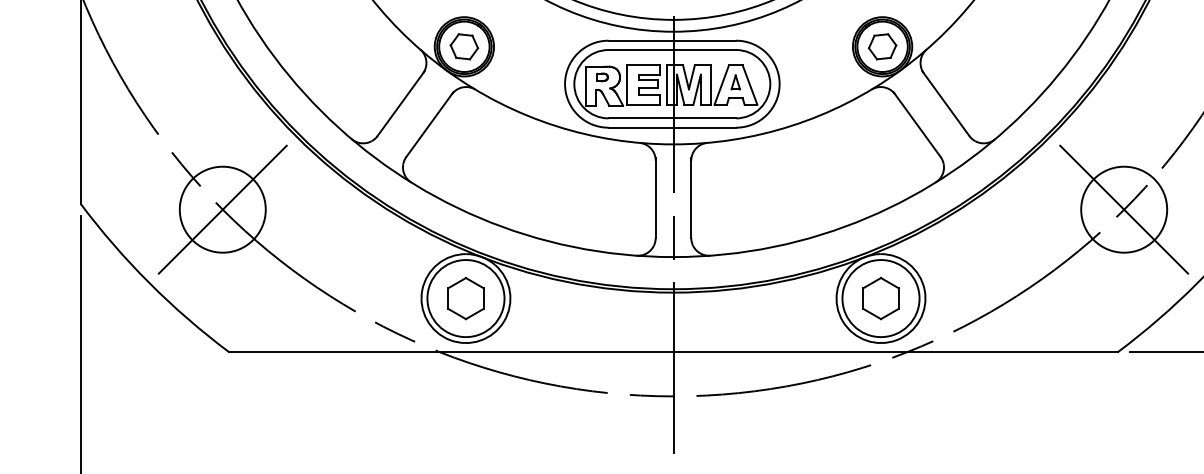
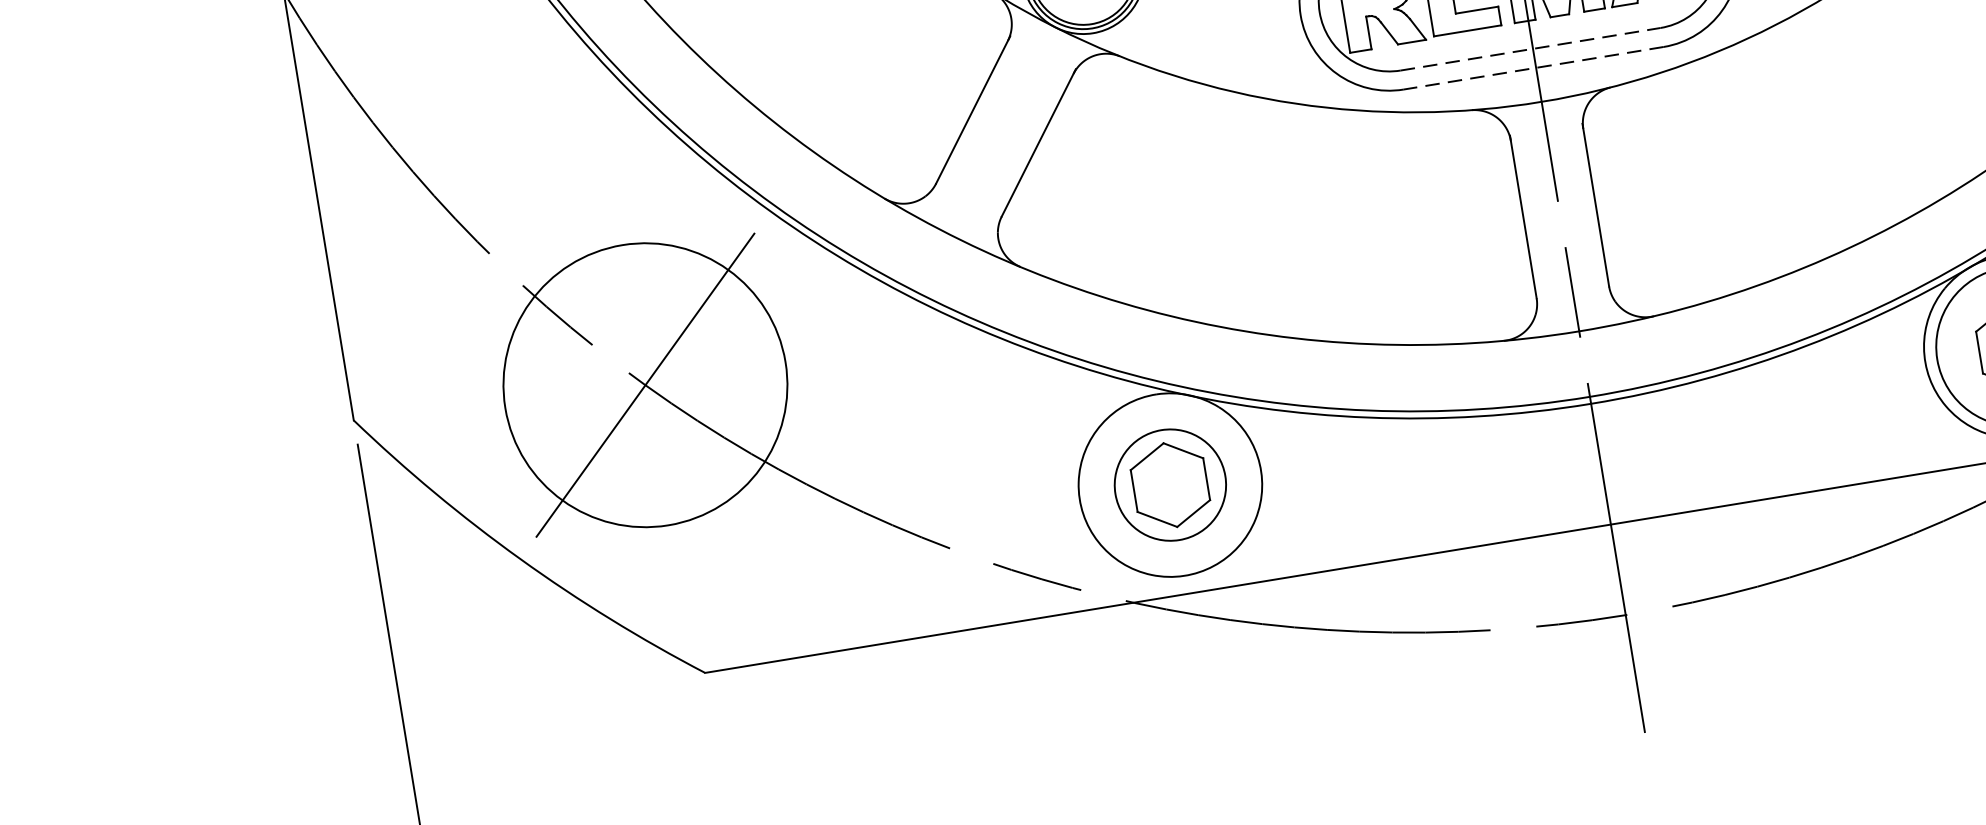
line: (672, 118) -> (1531, 49), solid -> dashed
line: (672, 127) -> (1534, 67), solid -> dashed
circle: (222, 209) -> (644, 384), size x1.6
circle: (465, 298) -> (1169, 485), size x0.7

